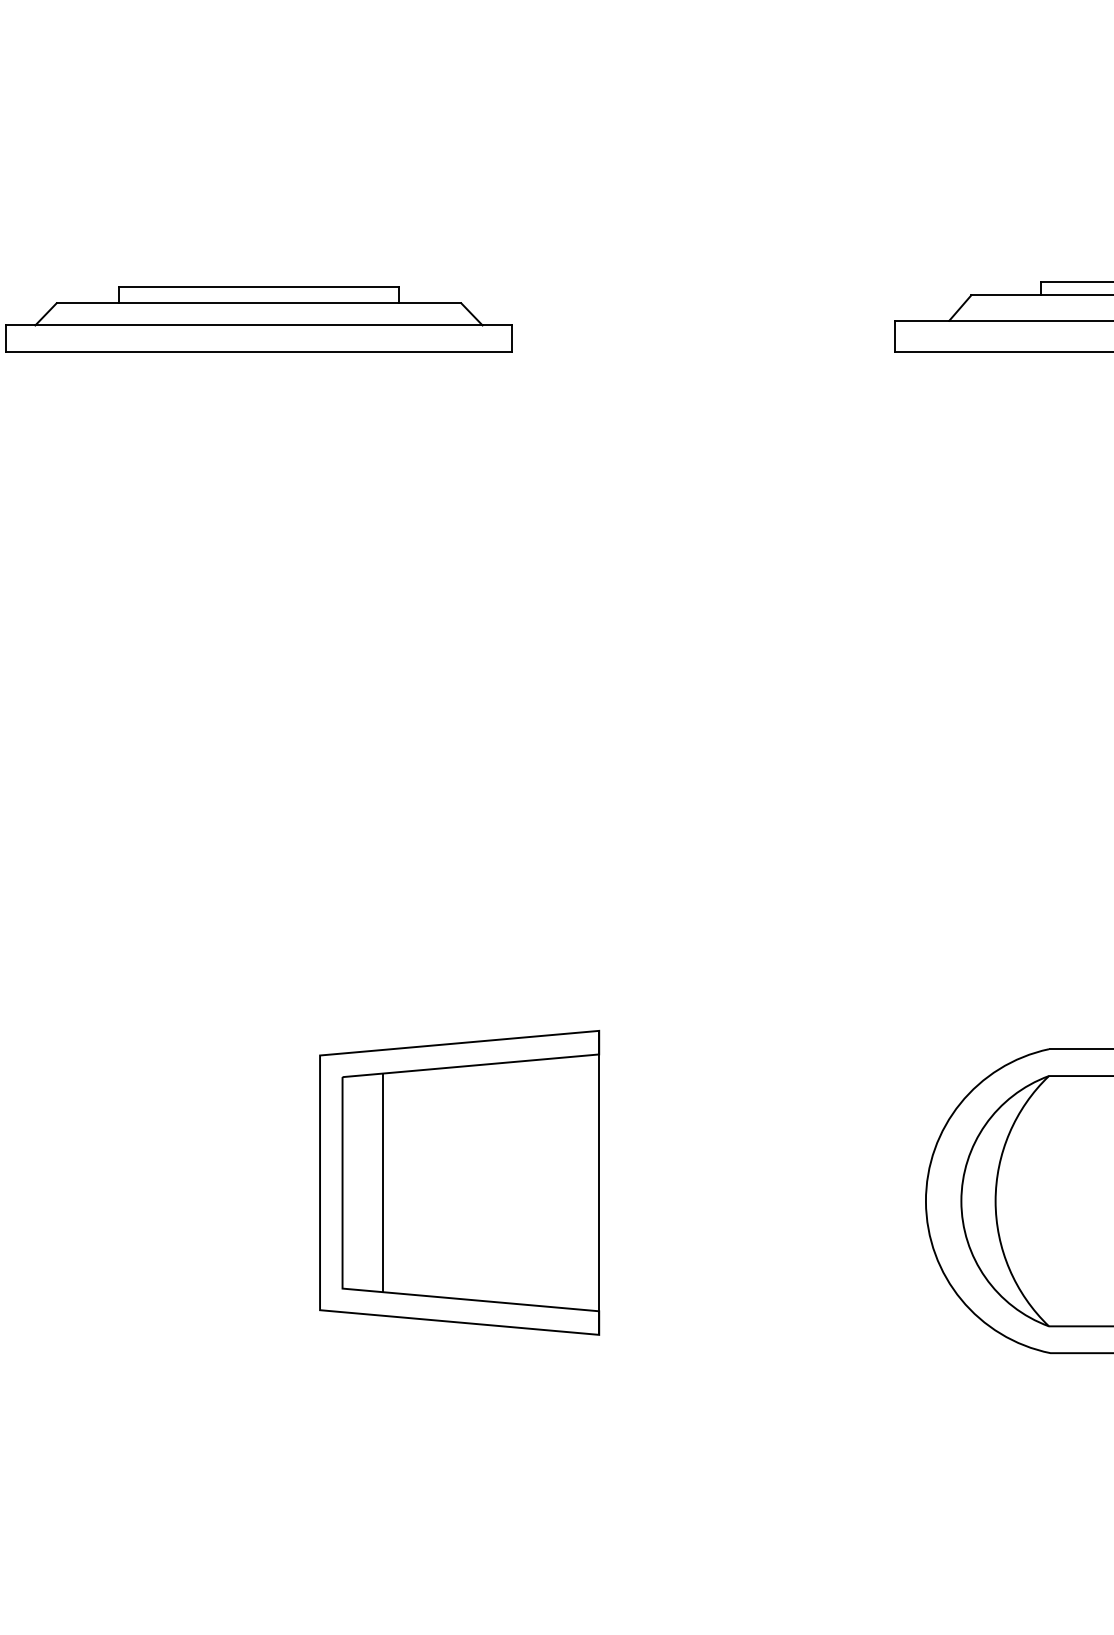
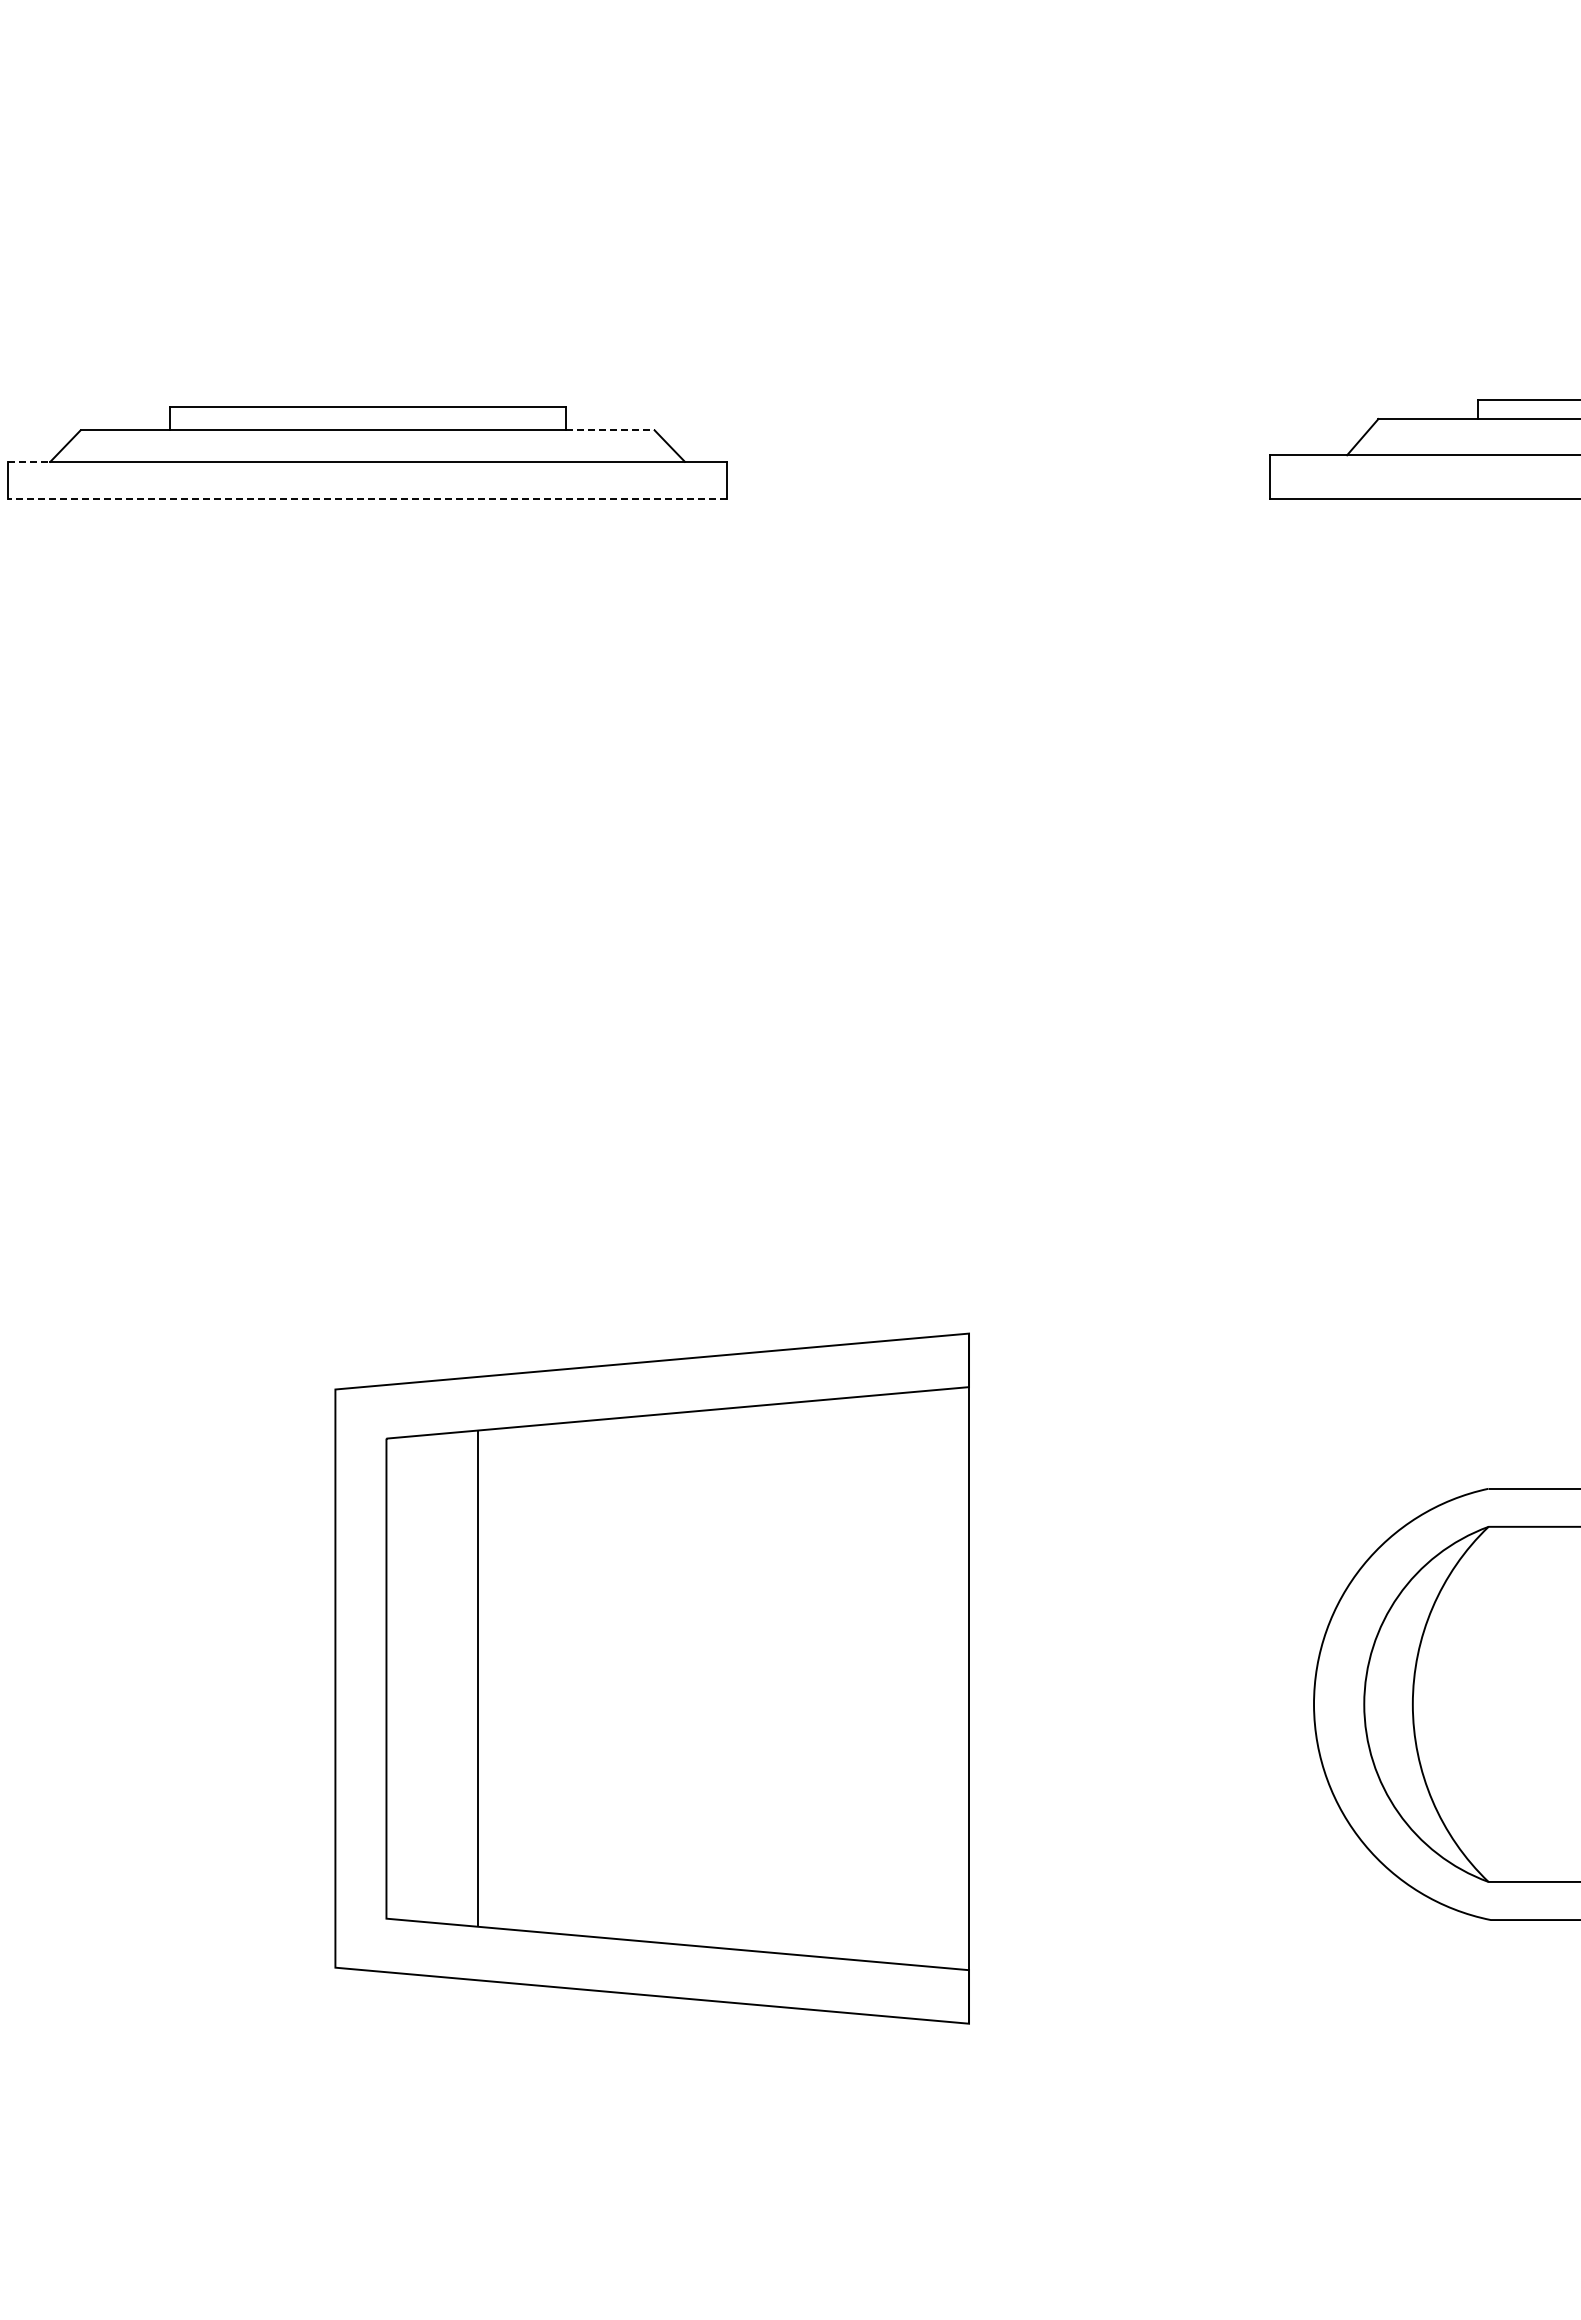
line: (430, 303) -> (610, 430), solid -> dashed
line: (20, 325) -> (29, 461), solid -> dashed
line: (258, 351) -> (367, 498), solid -> dashed
part: (459, 1182) -> (652, 1677), size x1.6

